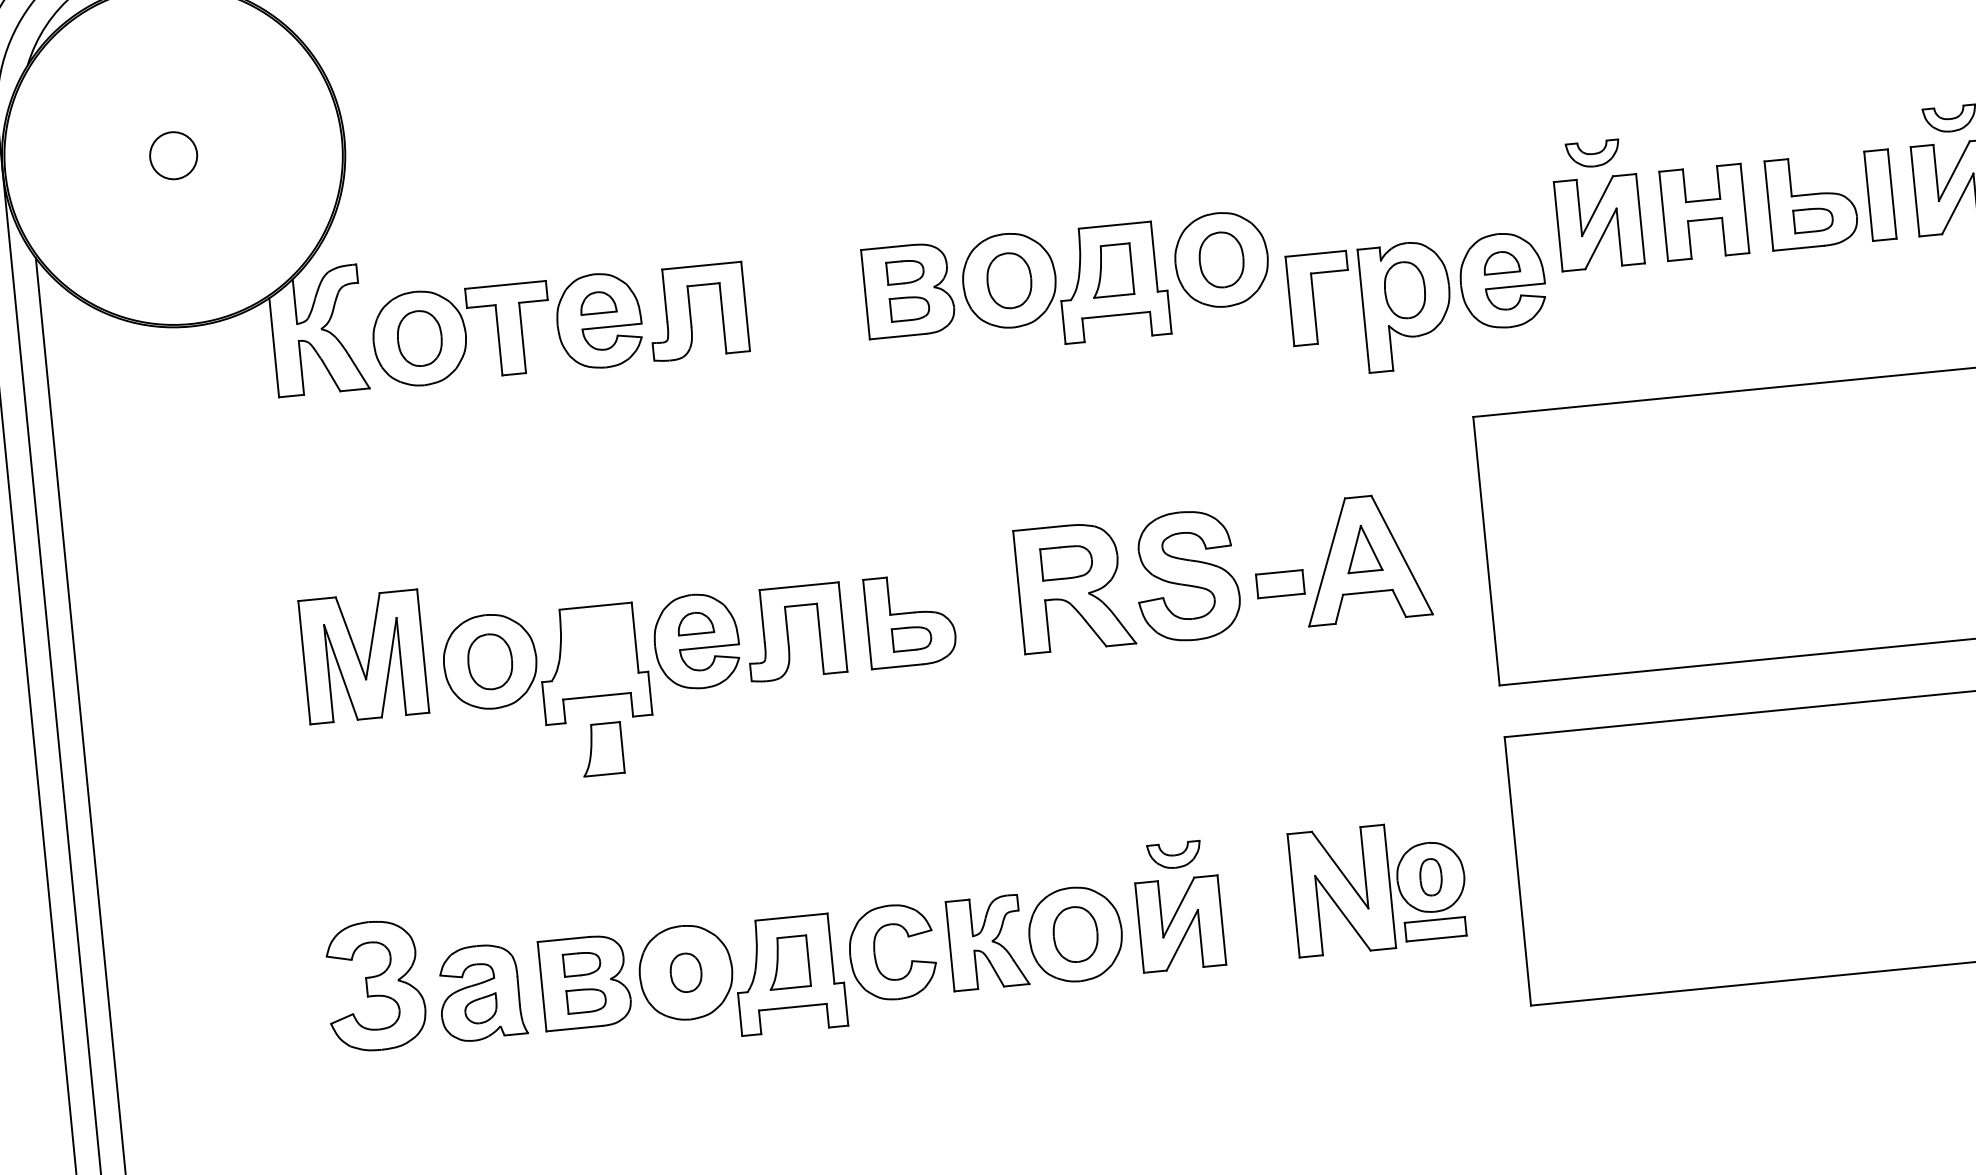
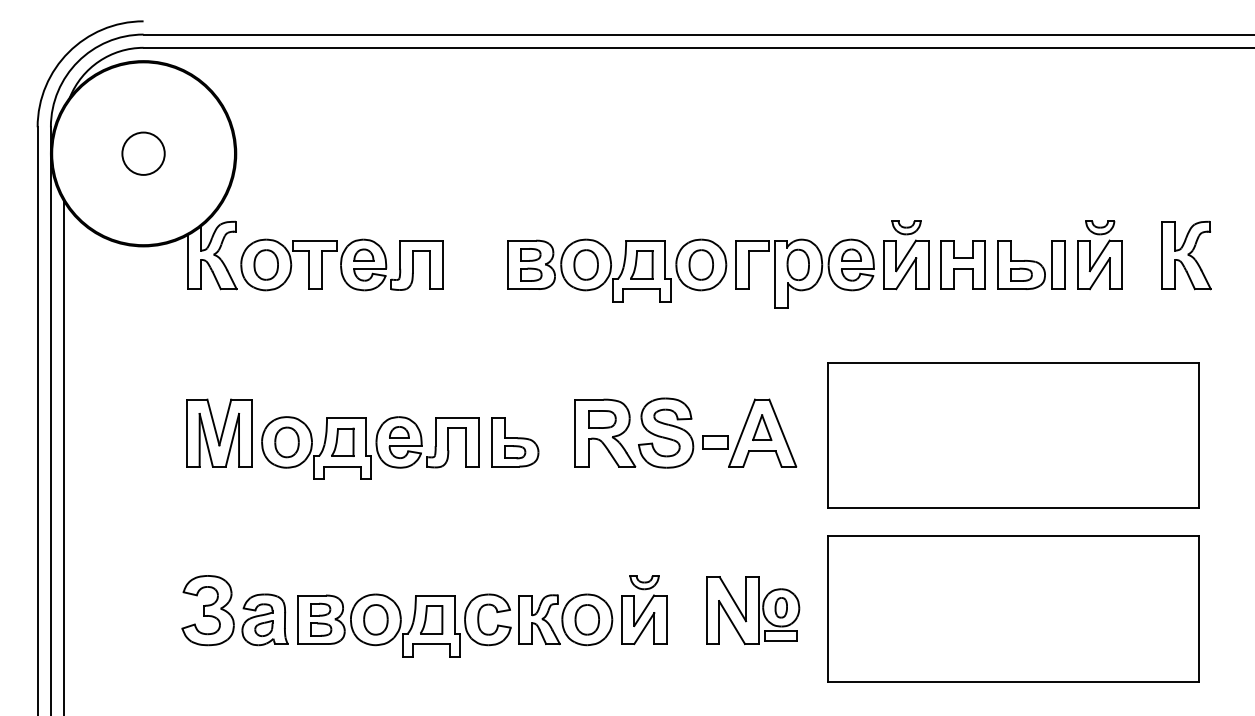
circle: (173, 155) -> (143, 153), size x1.67
part: (1418, 304) -> (804, 273), moved
part: (601, 747) -> (342, 441), moved
part: (685, 972) -> (375, 619), size x1.43

